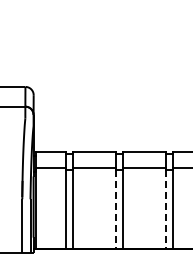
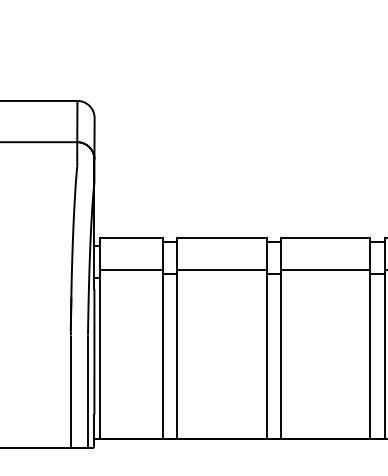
line: (116, 209) -> (267, 356), dashed -> solid
line: (165, 209) -> (369, 356), dashed -> solid

